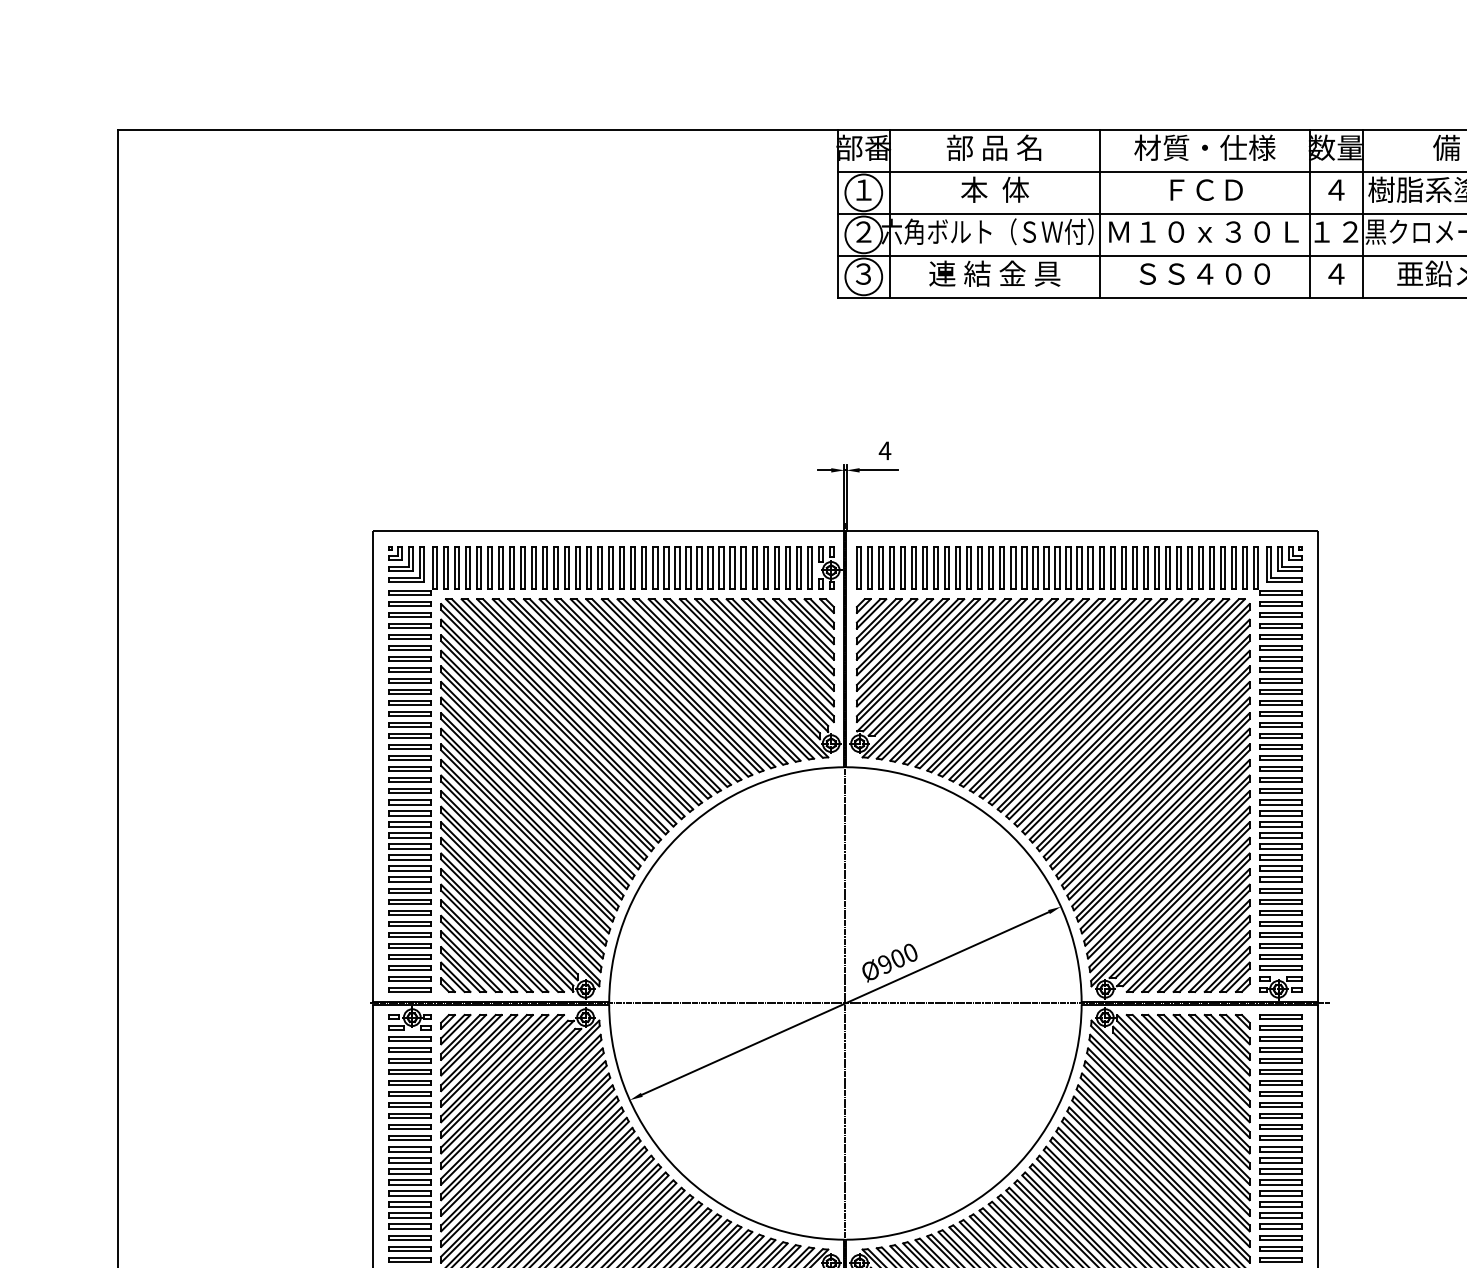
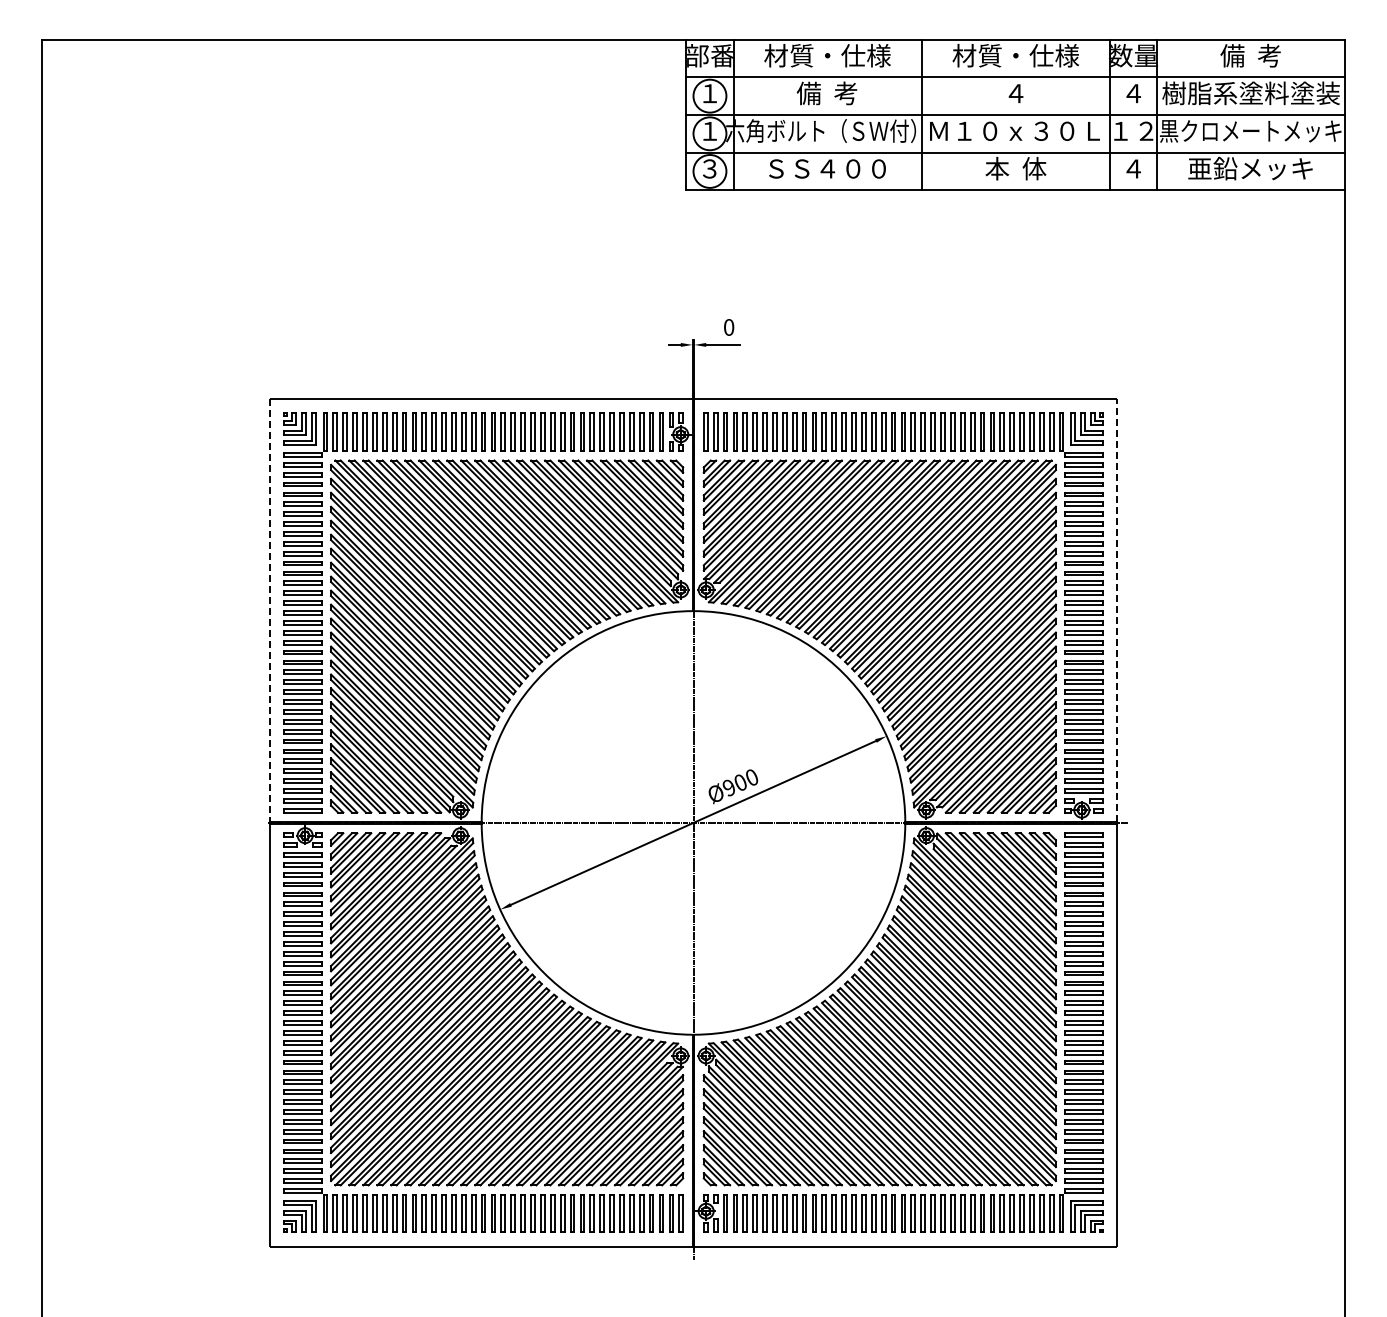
text: (994, 147) -> (827, 55), 部 品 名 -> 材質・仕様
text: (994, 189) -> (827, 93), 本  体 -> 備  考
text: (1206, 189) -> (1017, 93), ＦＣＤ -> ４
text: (863, 231) -> (709, 130), ２ -> １
text: (994, 273) -> (827, 168), 連 結 金 具 -> ＳＳ４００
text: (1204, 273) -> (1015, 168), ＳＳ４００ -> 本  体
text: (884, 450) -> (728, 327), 4 -> 0
line: (1318, 766) -> (1117, 610), solid -> dashed
line: (372, 767) -> (269, 611), solid -> dashed

